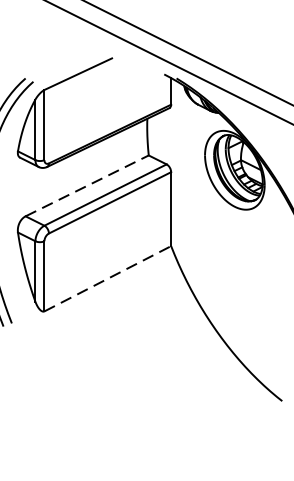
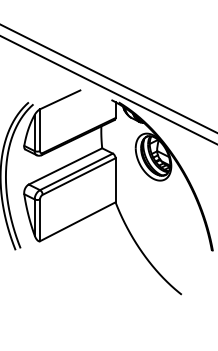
line: (87, 186) -> (65, 166), dashed -> solid
line: (108, 278) -> (78, 221), dashed -> solid

